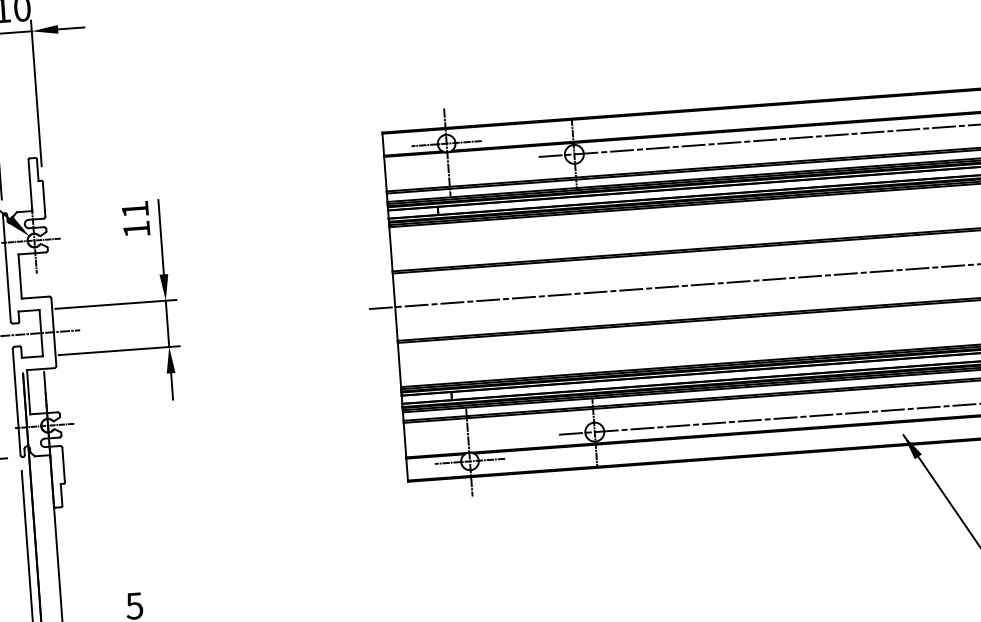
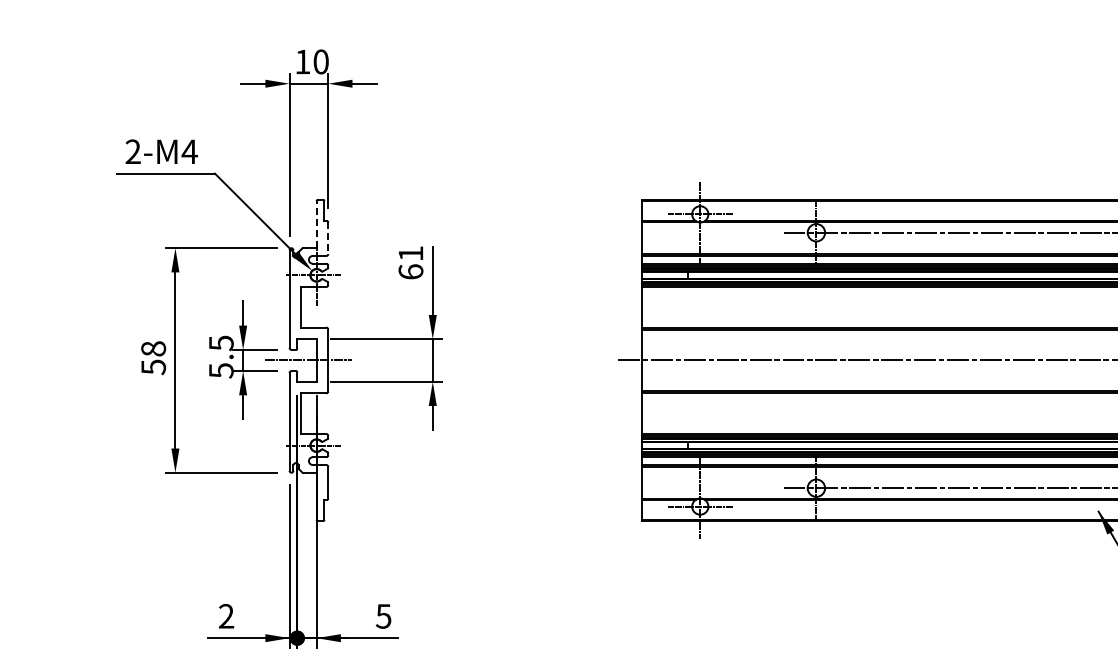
line: (30, 185) -> (316, 224), solid -> dashed
line: (44, 199) -> (328, 238), solid -> dashed
text: (136, 228) -> (410, 271), 11 -> 61

